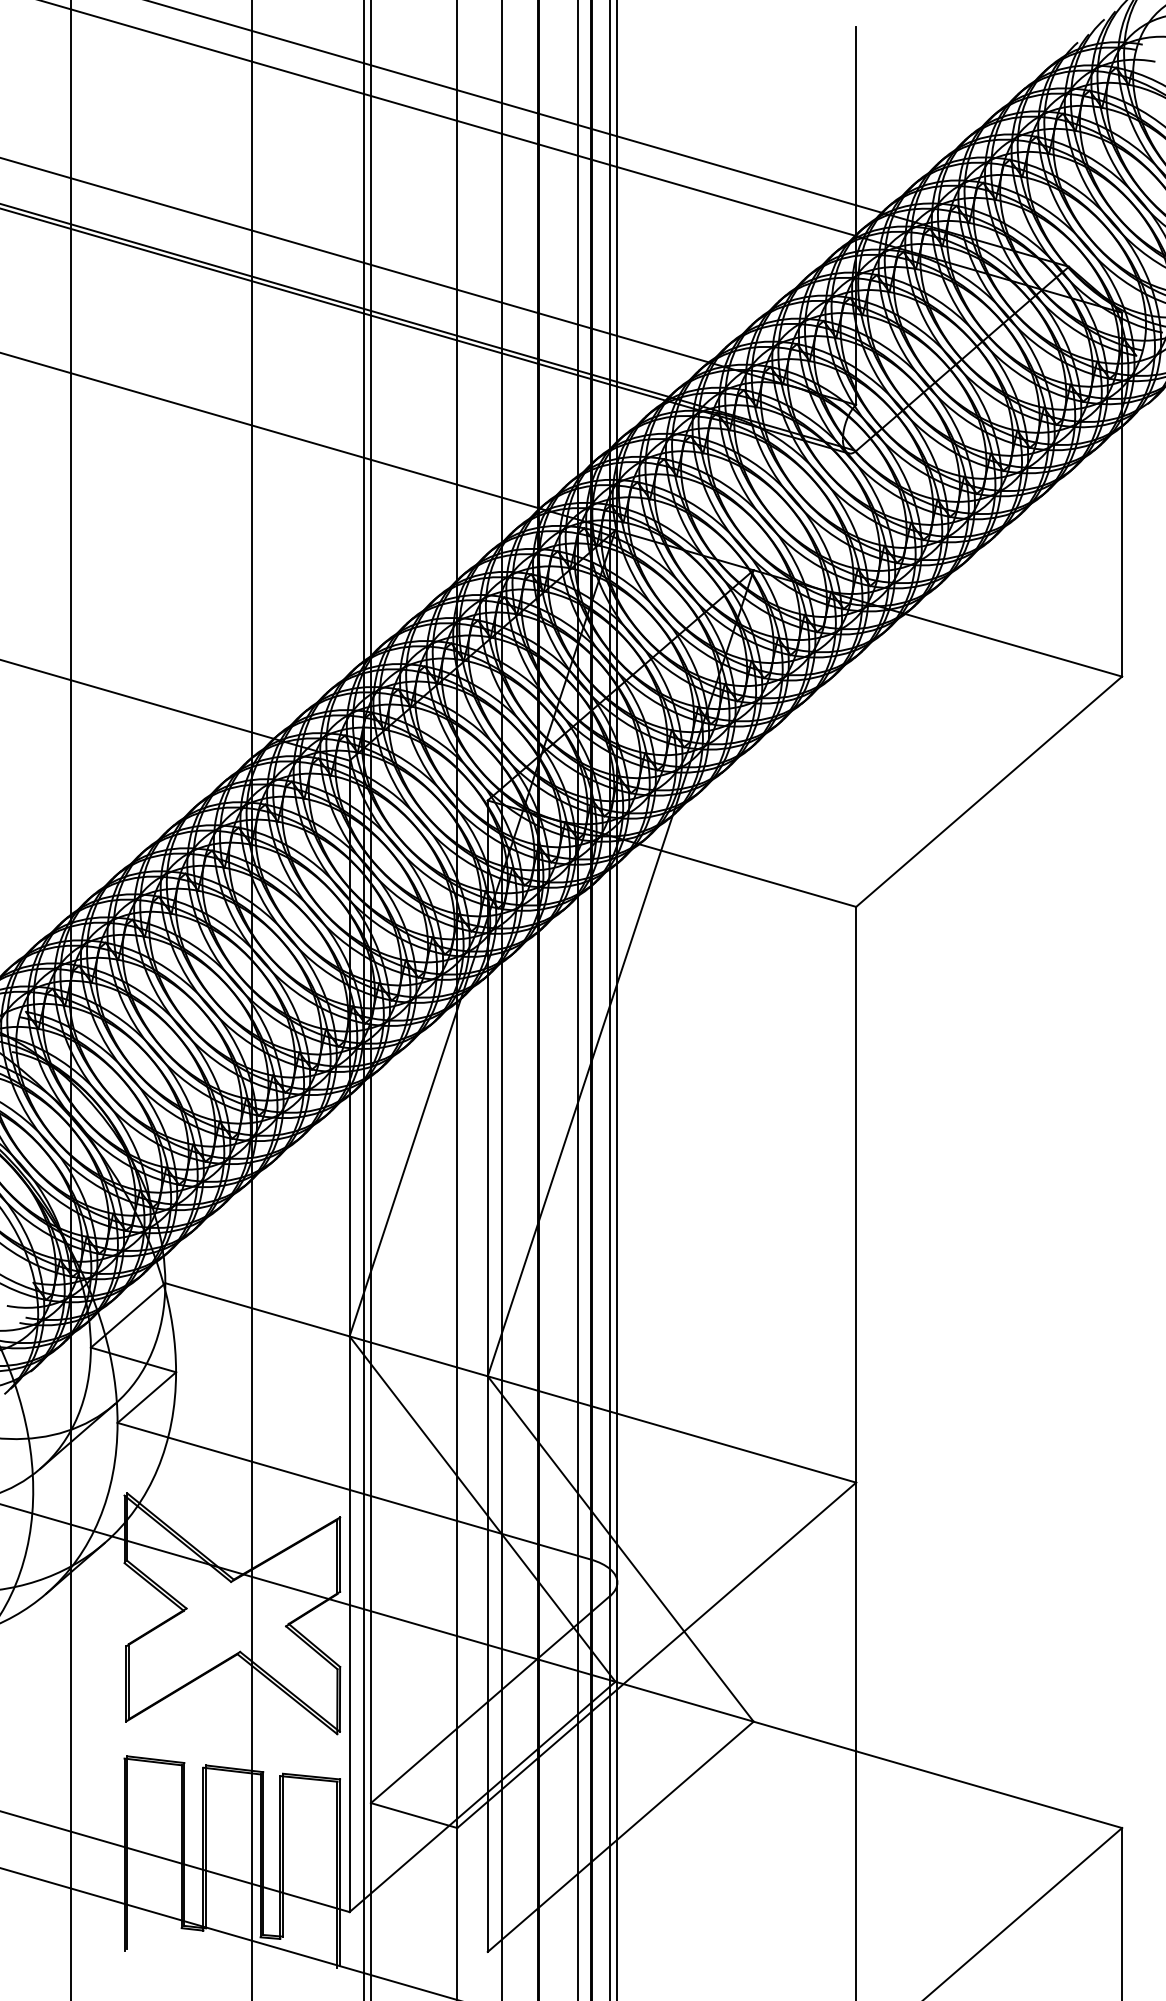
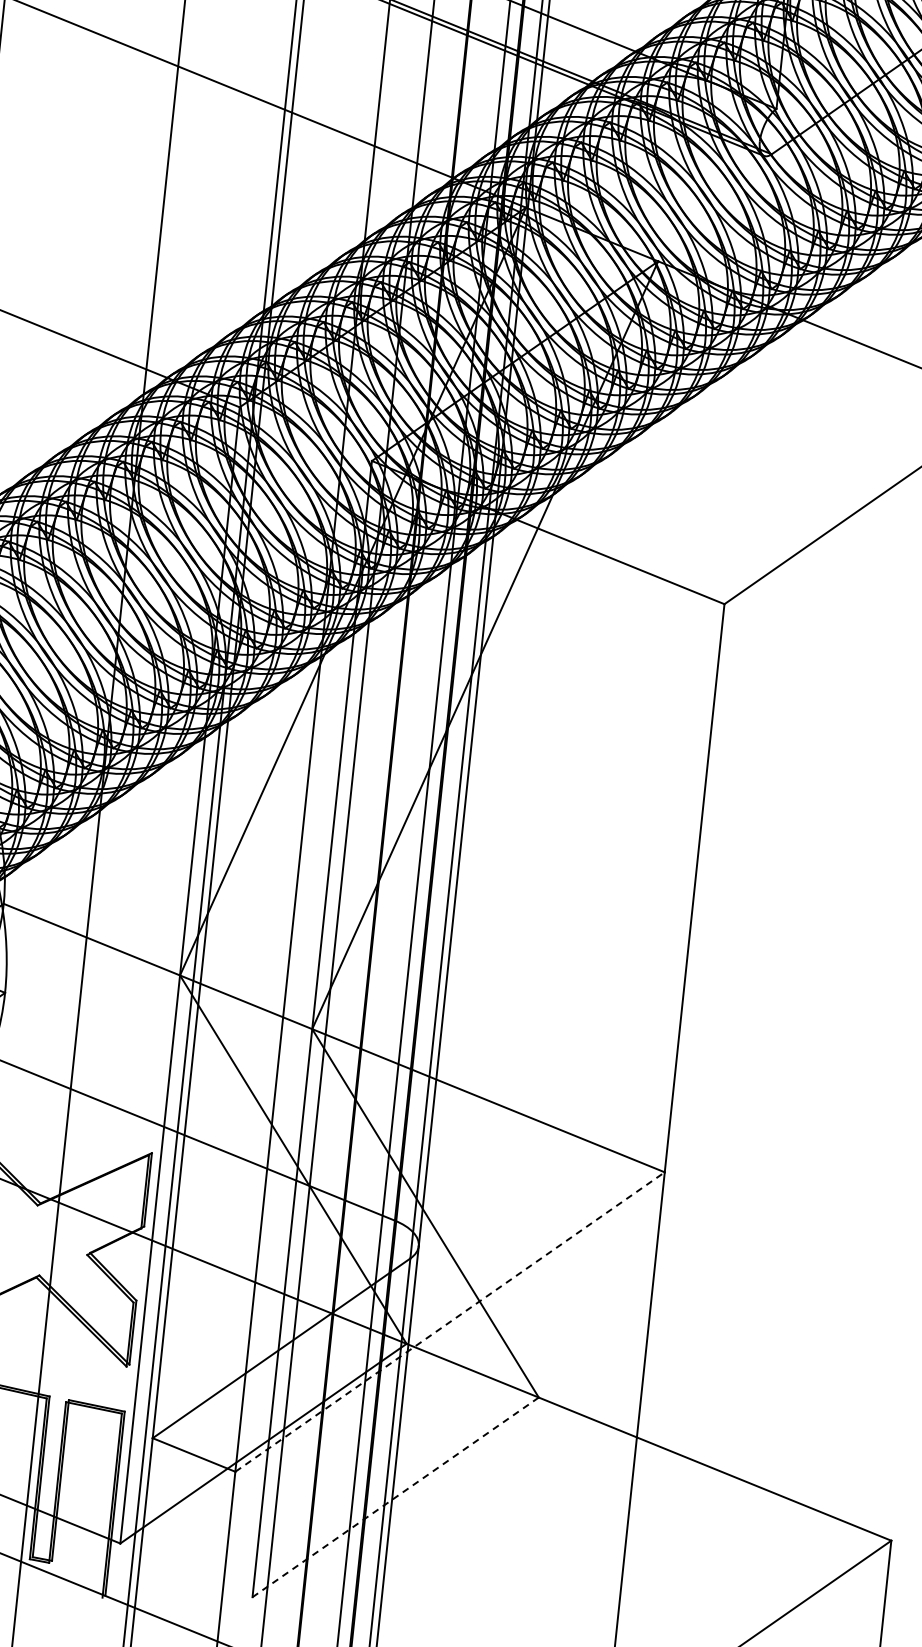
line: (656, 1655) -> (449, 1322), solid -> dashed
line: (620, 1836) -> (395, 1497), solid -> dashed

